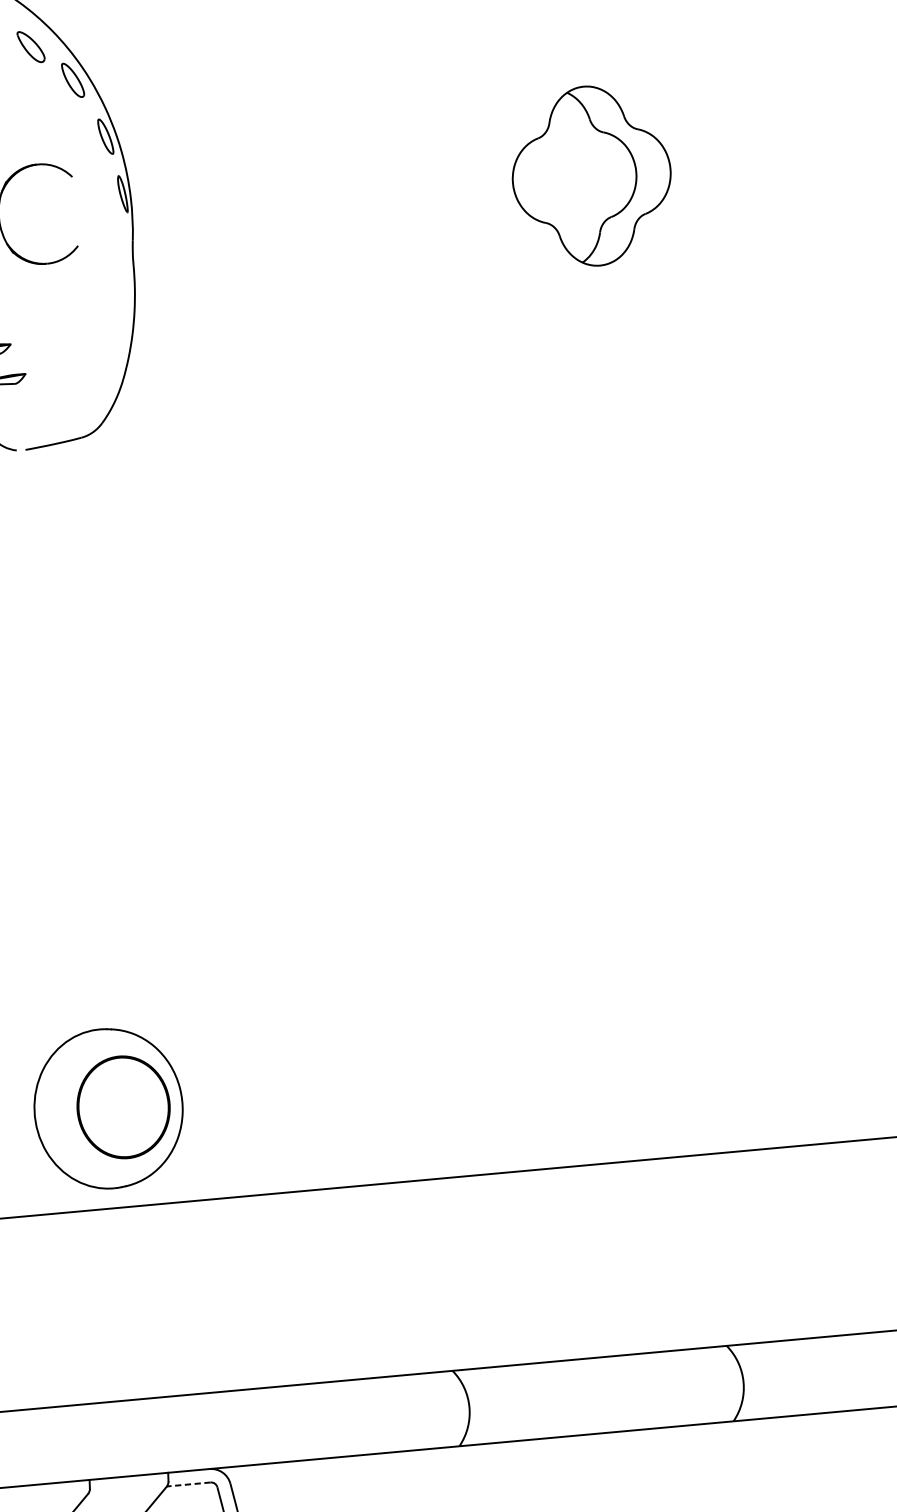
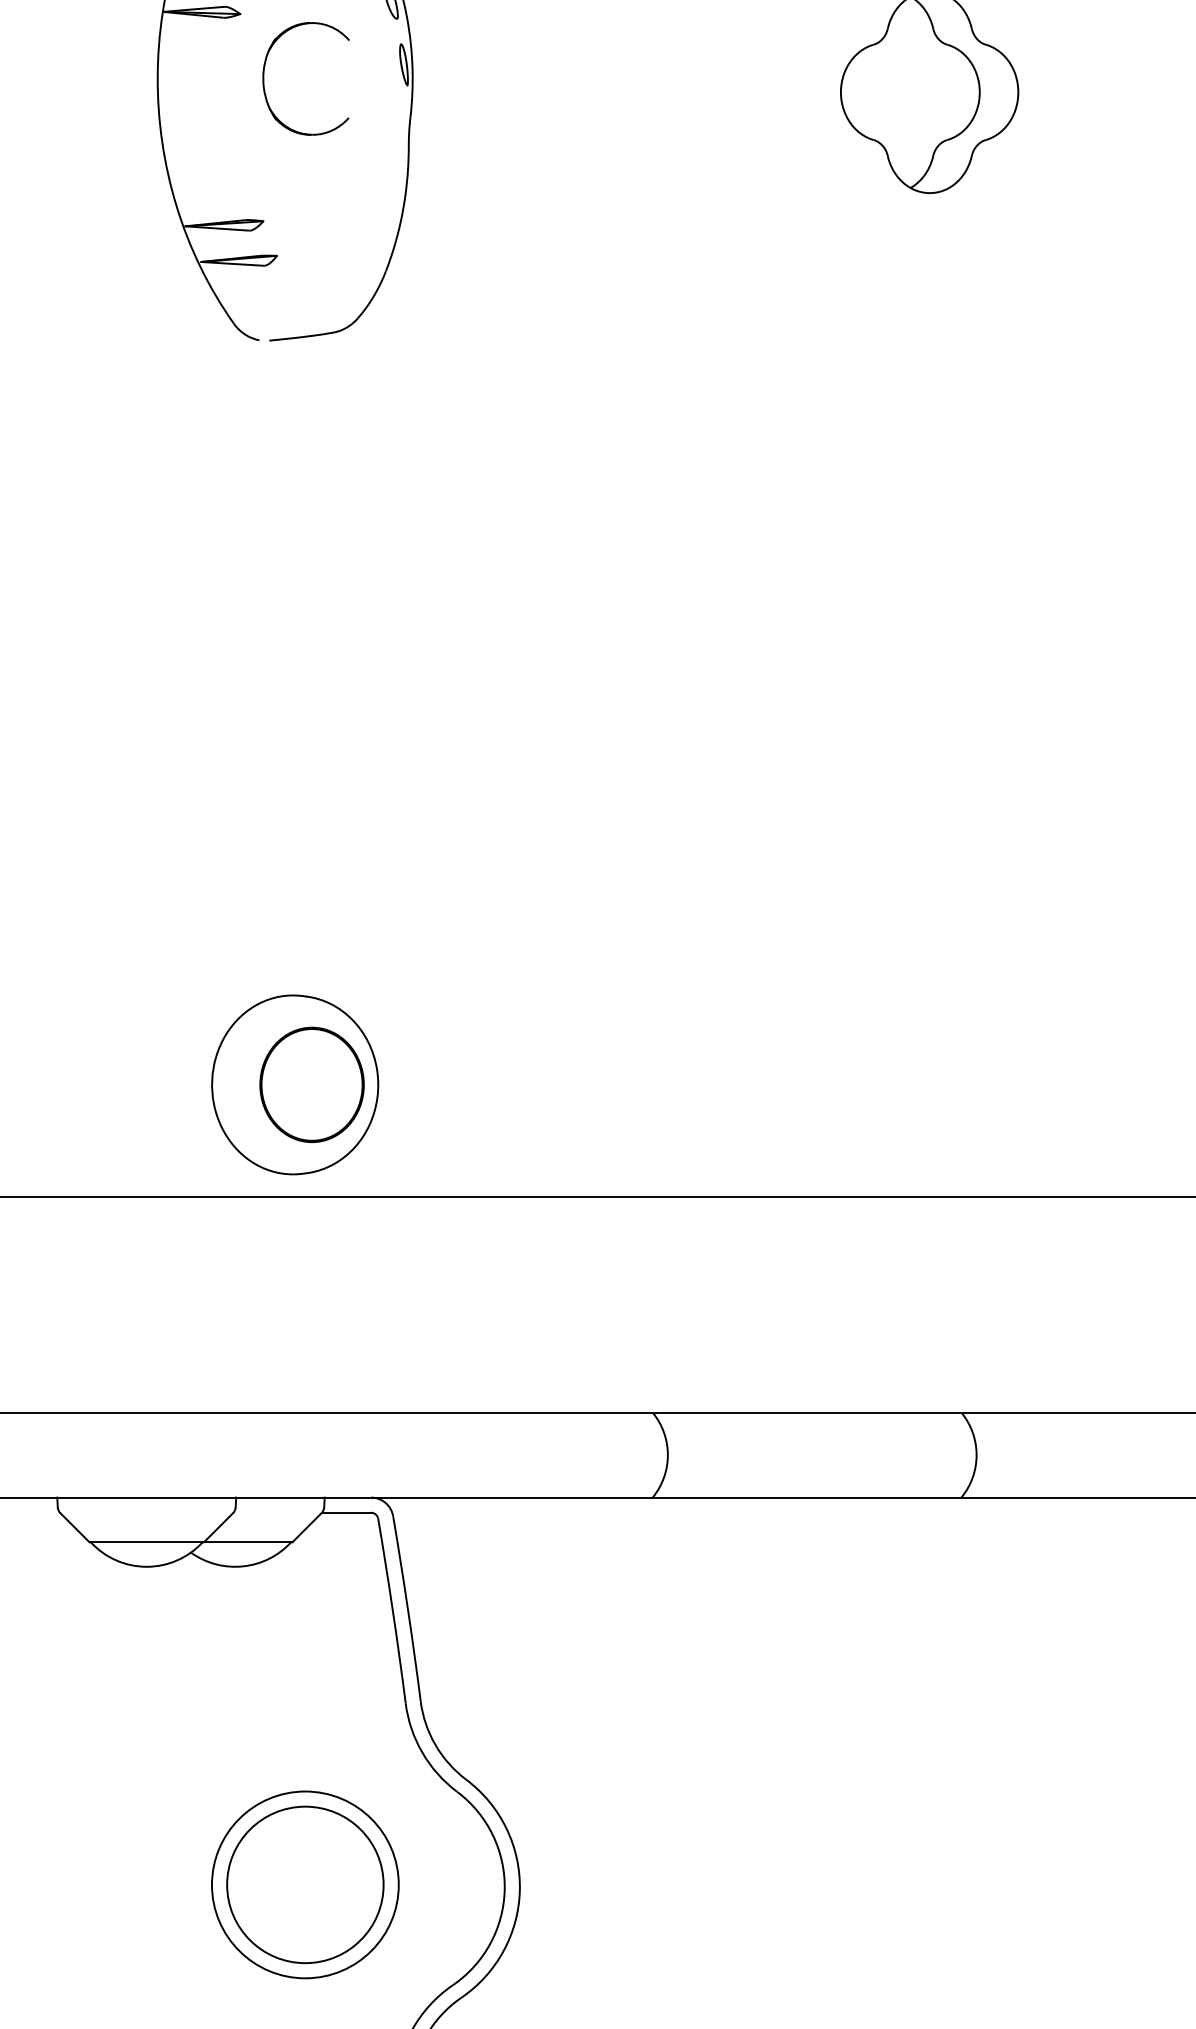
line: (188, 1484) -> (346, 1512), dashed -> solid

